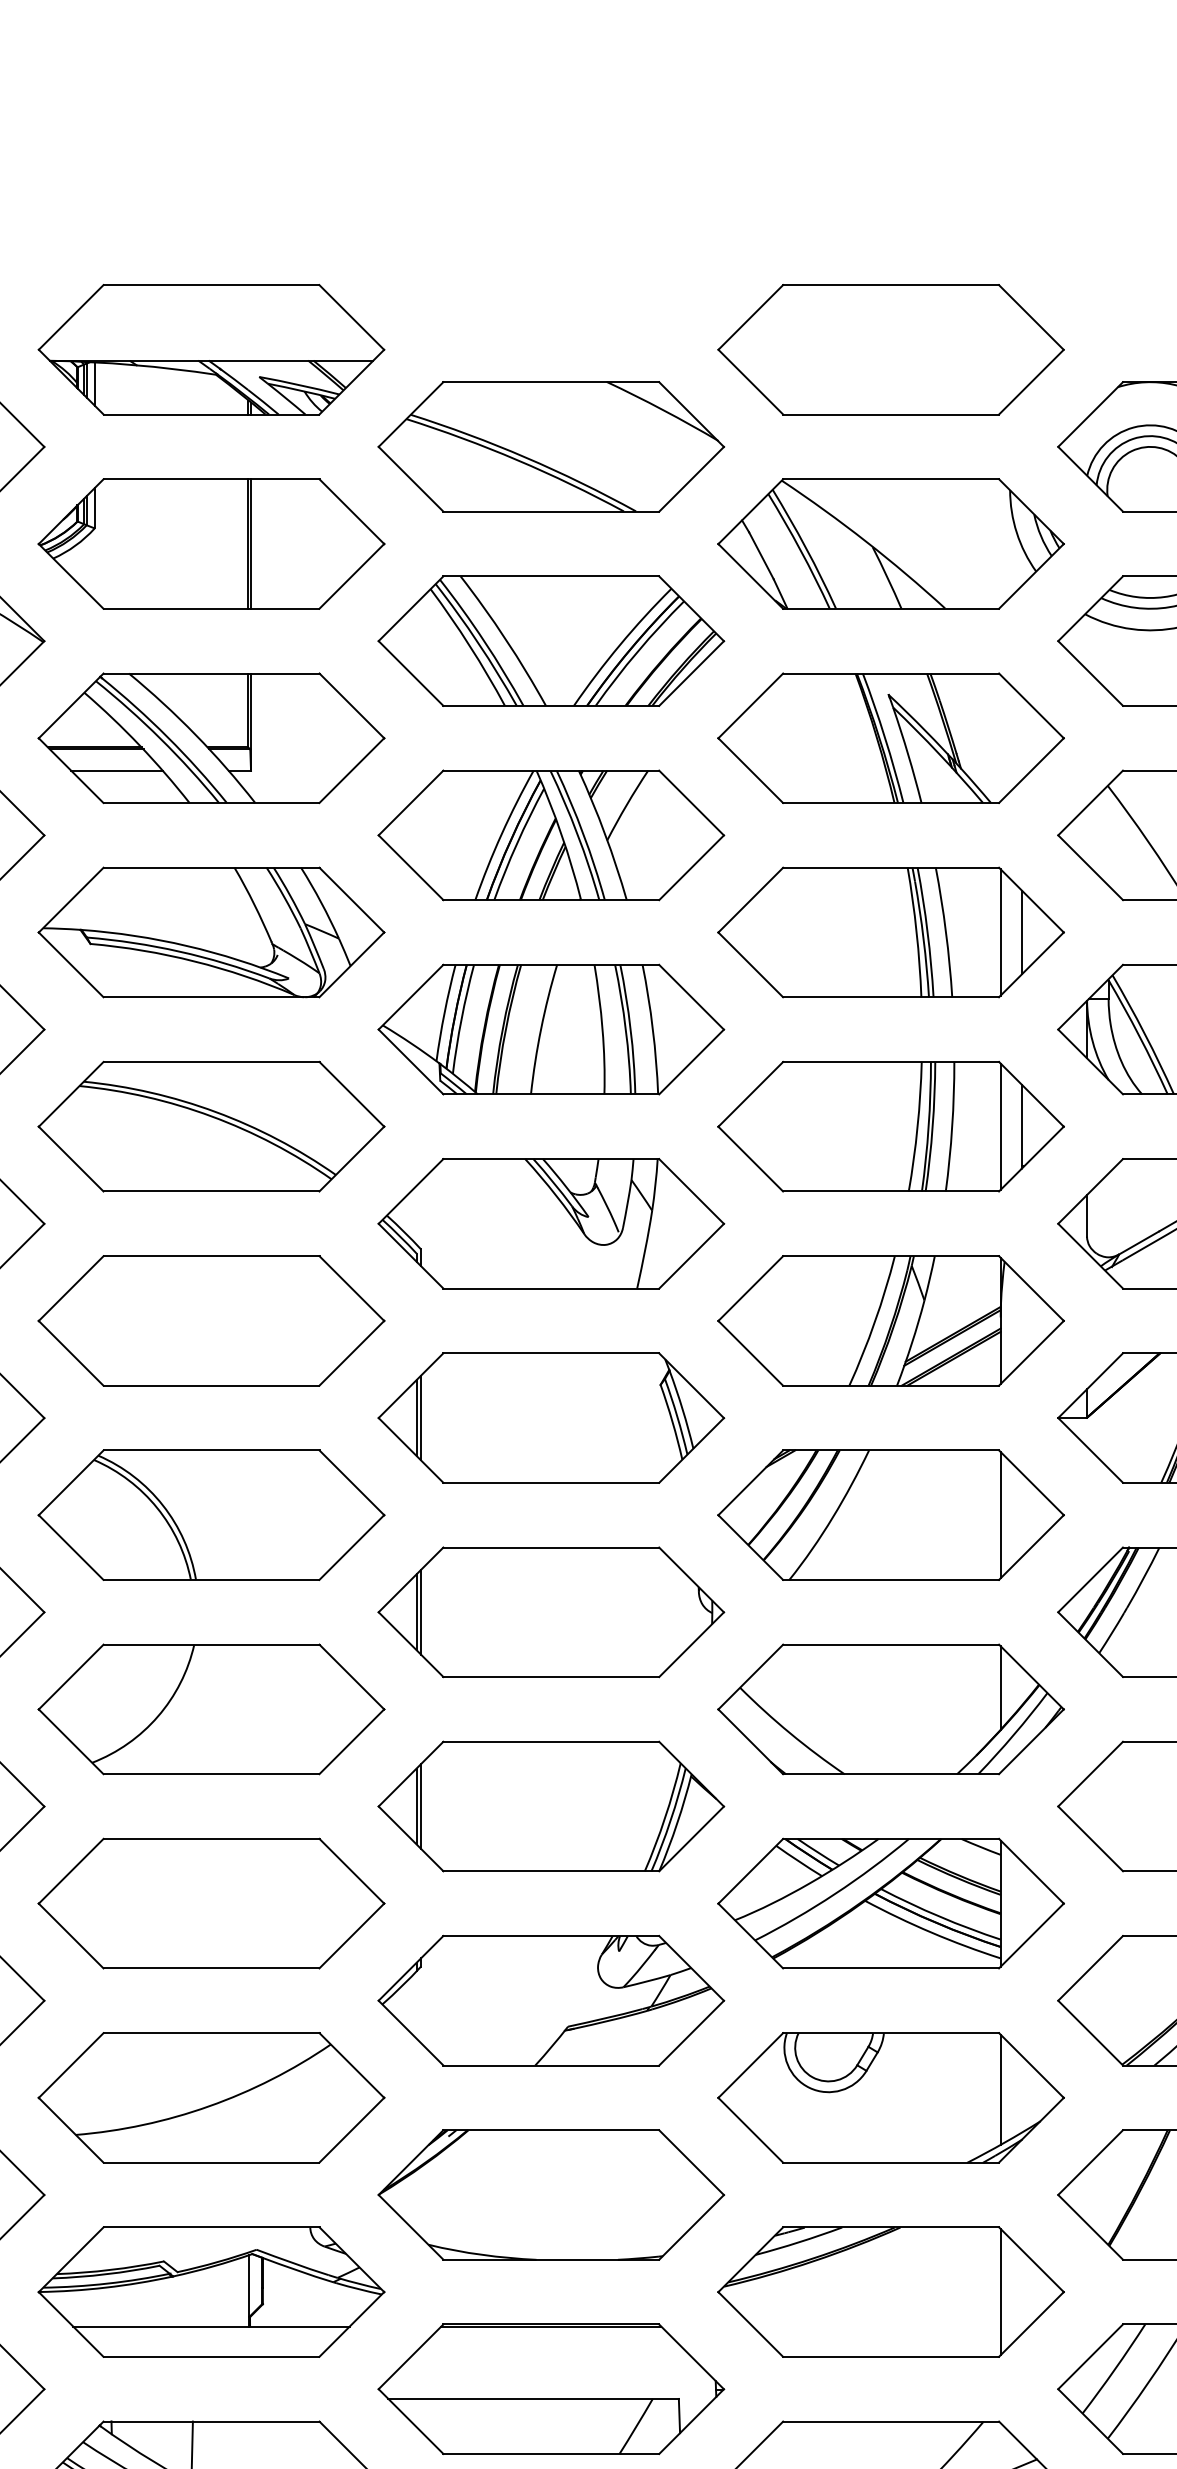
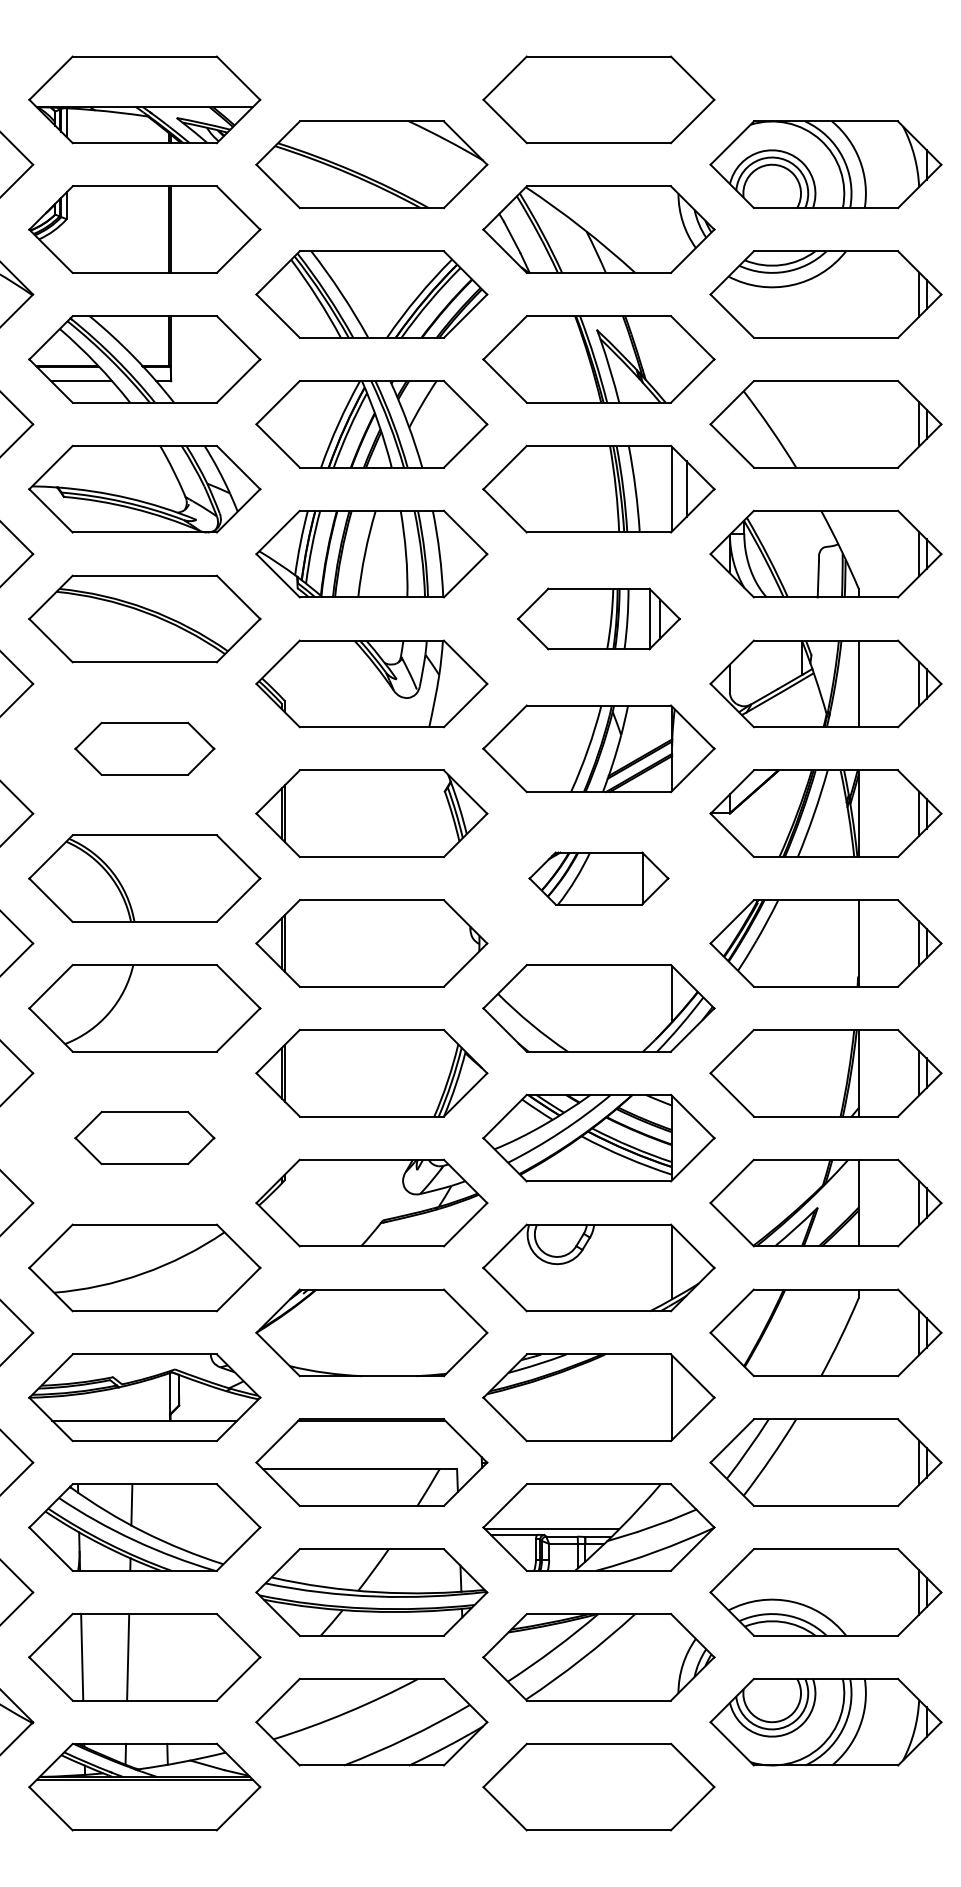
part: (890, 1125) -> (598, 618), size x0.7
part: (211, 1320) -> (144, 748), size x0.6
part: (890, 1515) -> (598, 878), size x0.6
part: (211, 1902) -> (144, 1137), size x0.6

